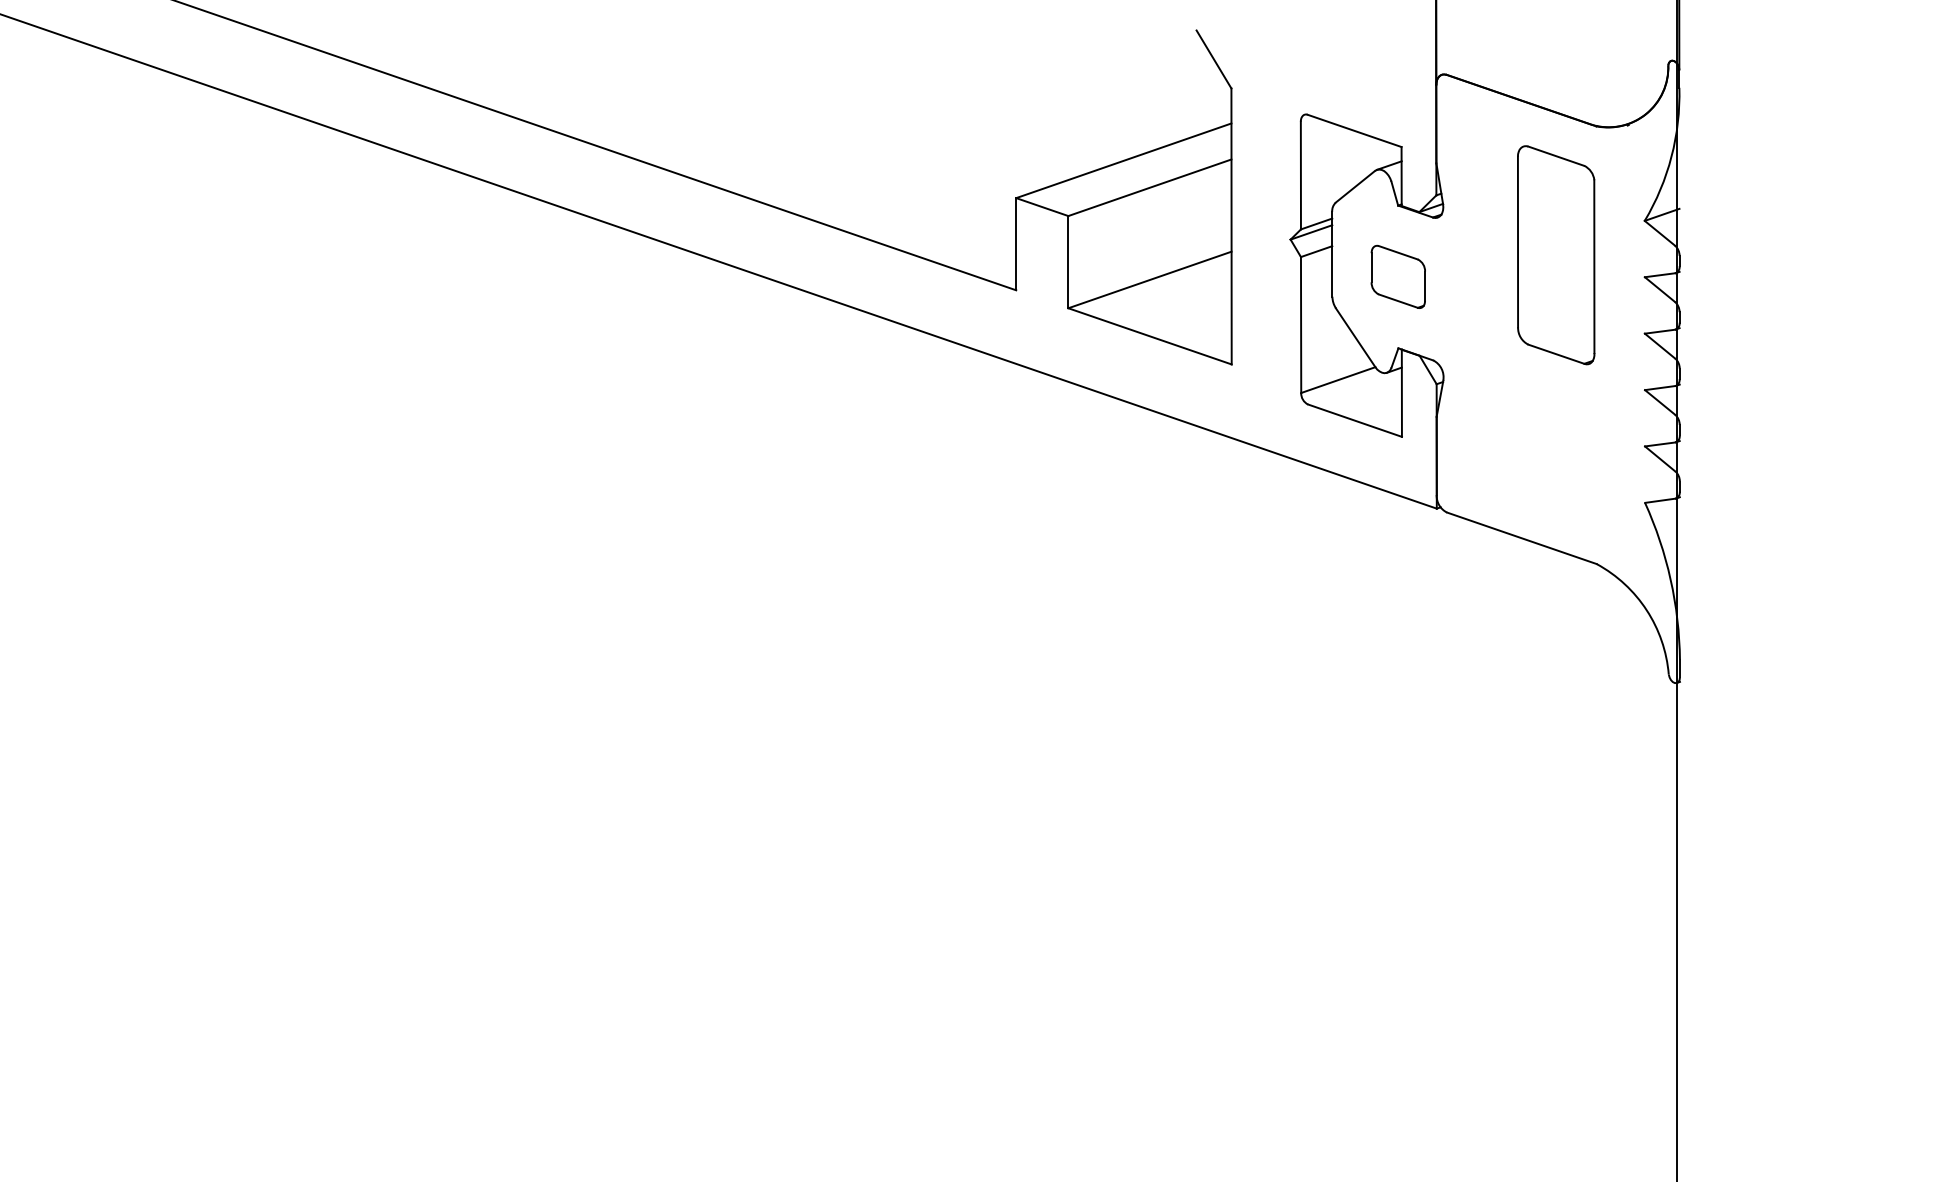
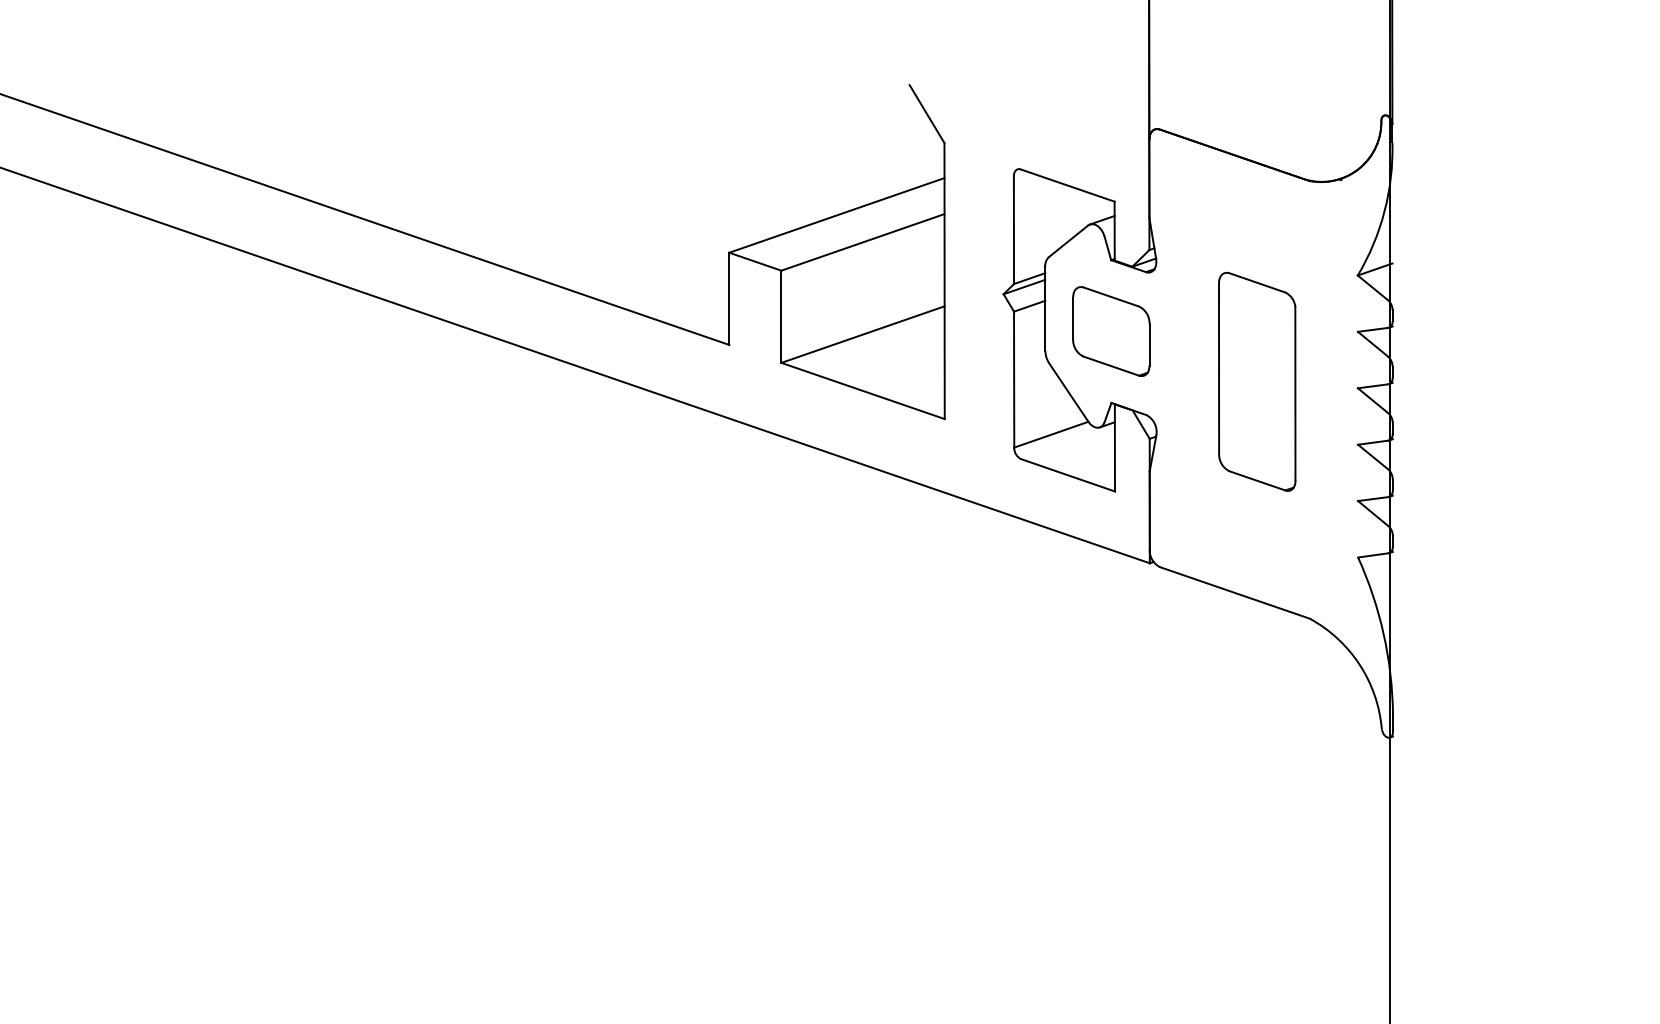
part: (1556, 255) -> (1257, 382), moved
part: (1398, 276) -> (1111, 331), size x1.43

